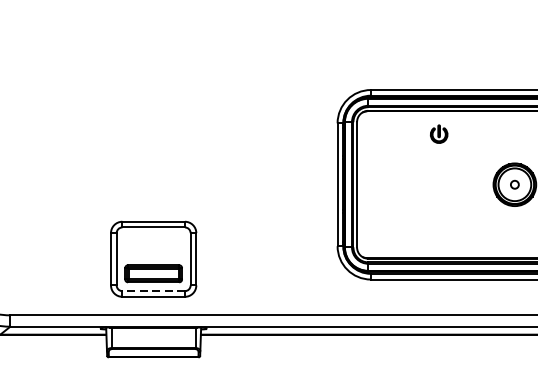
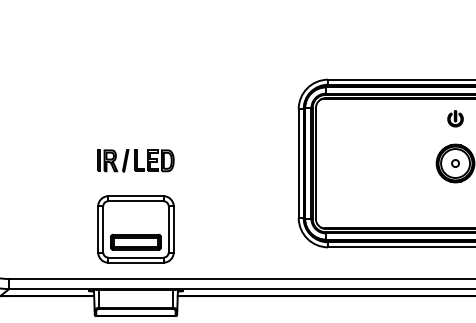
part: (439, 133) -> (455, 118), moved
part: (153, 181) -> (135, 160), added
line: (153, 291) -> (135, 257), dashed -> solid

